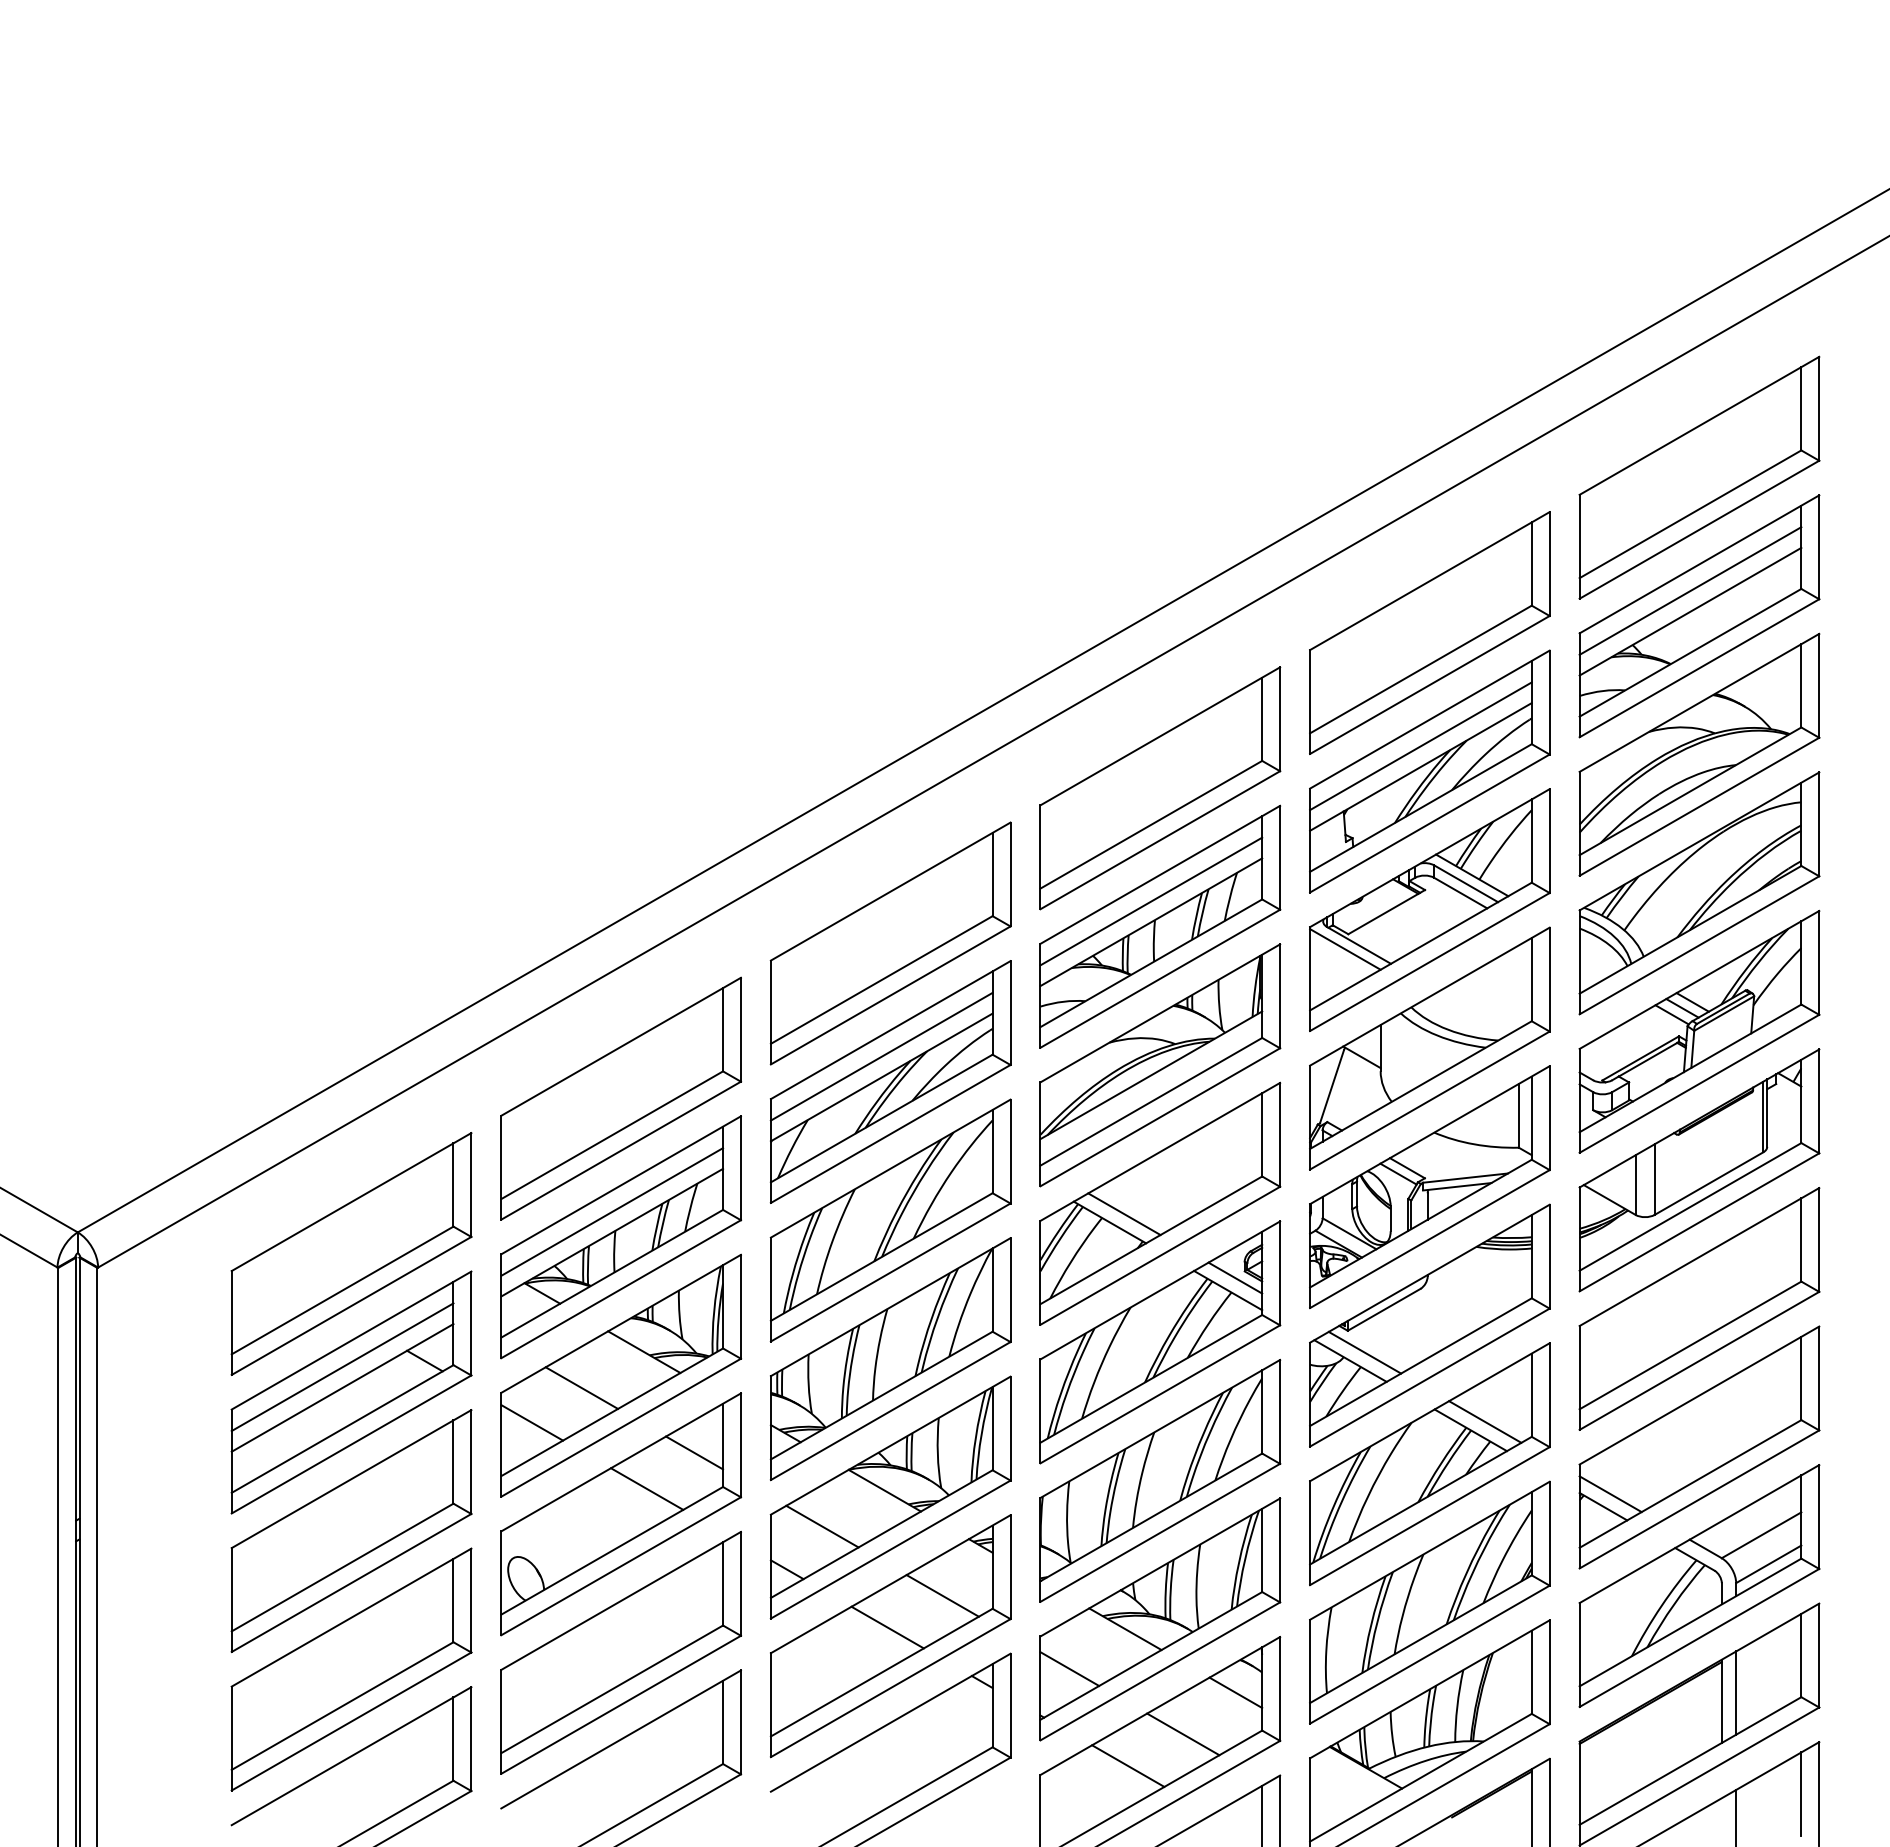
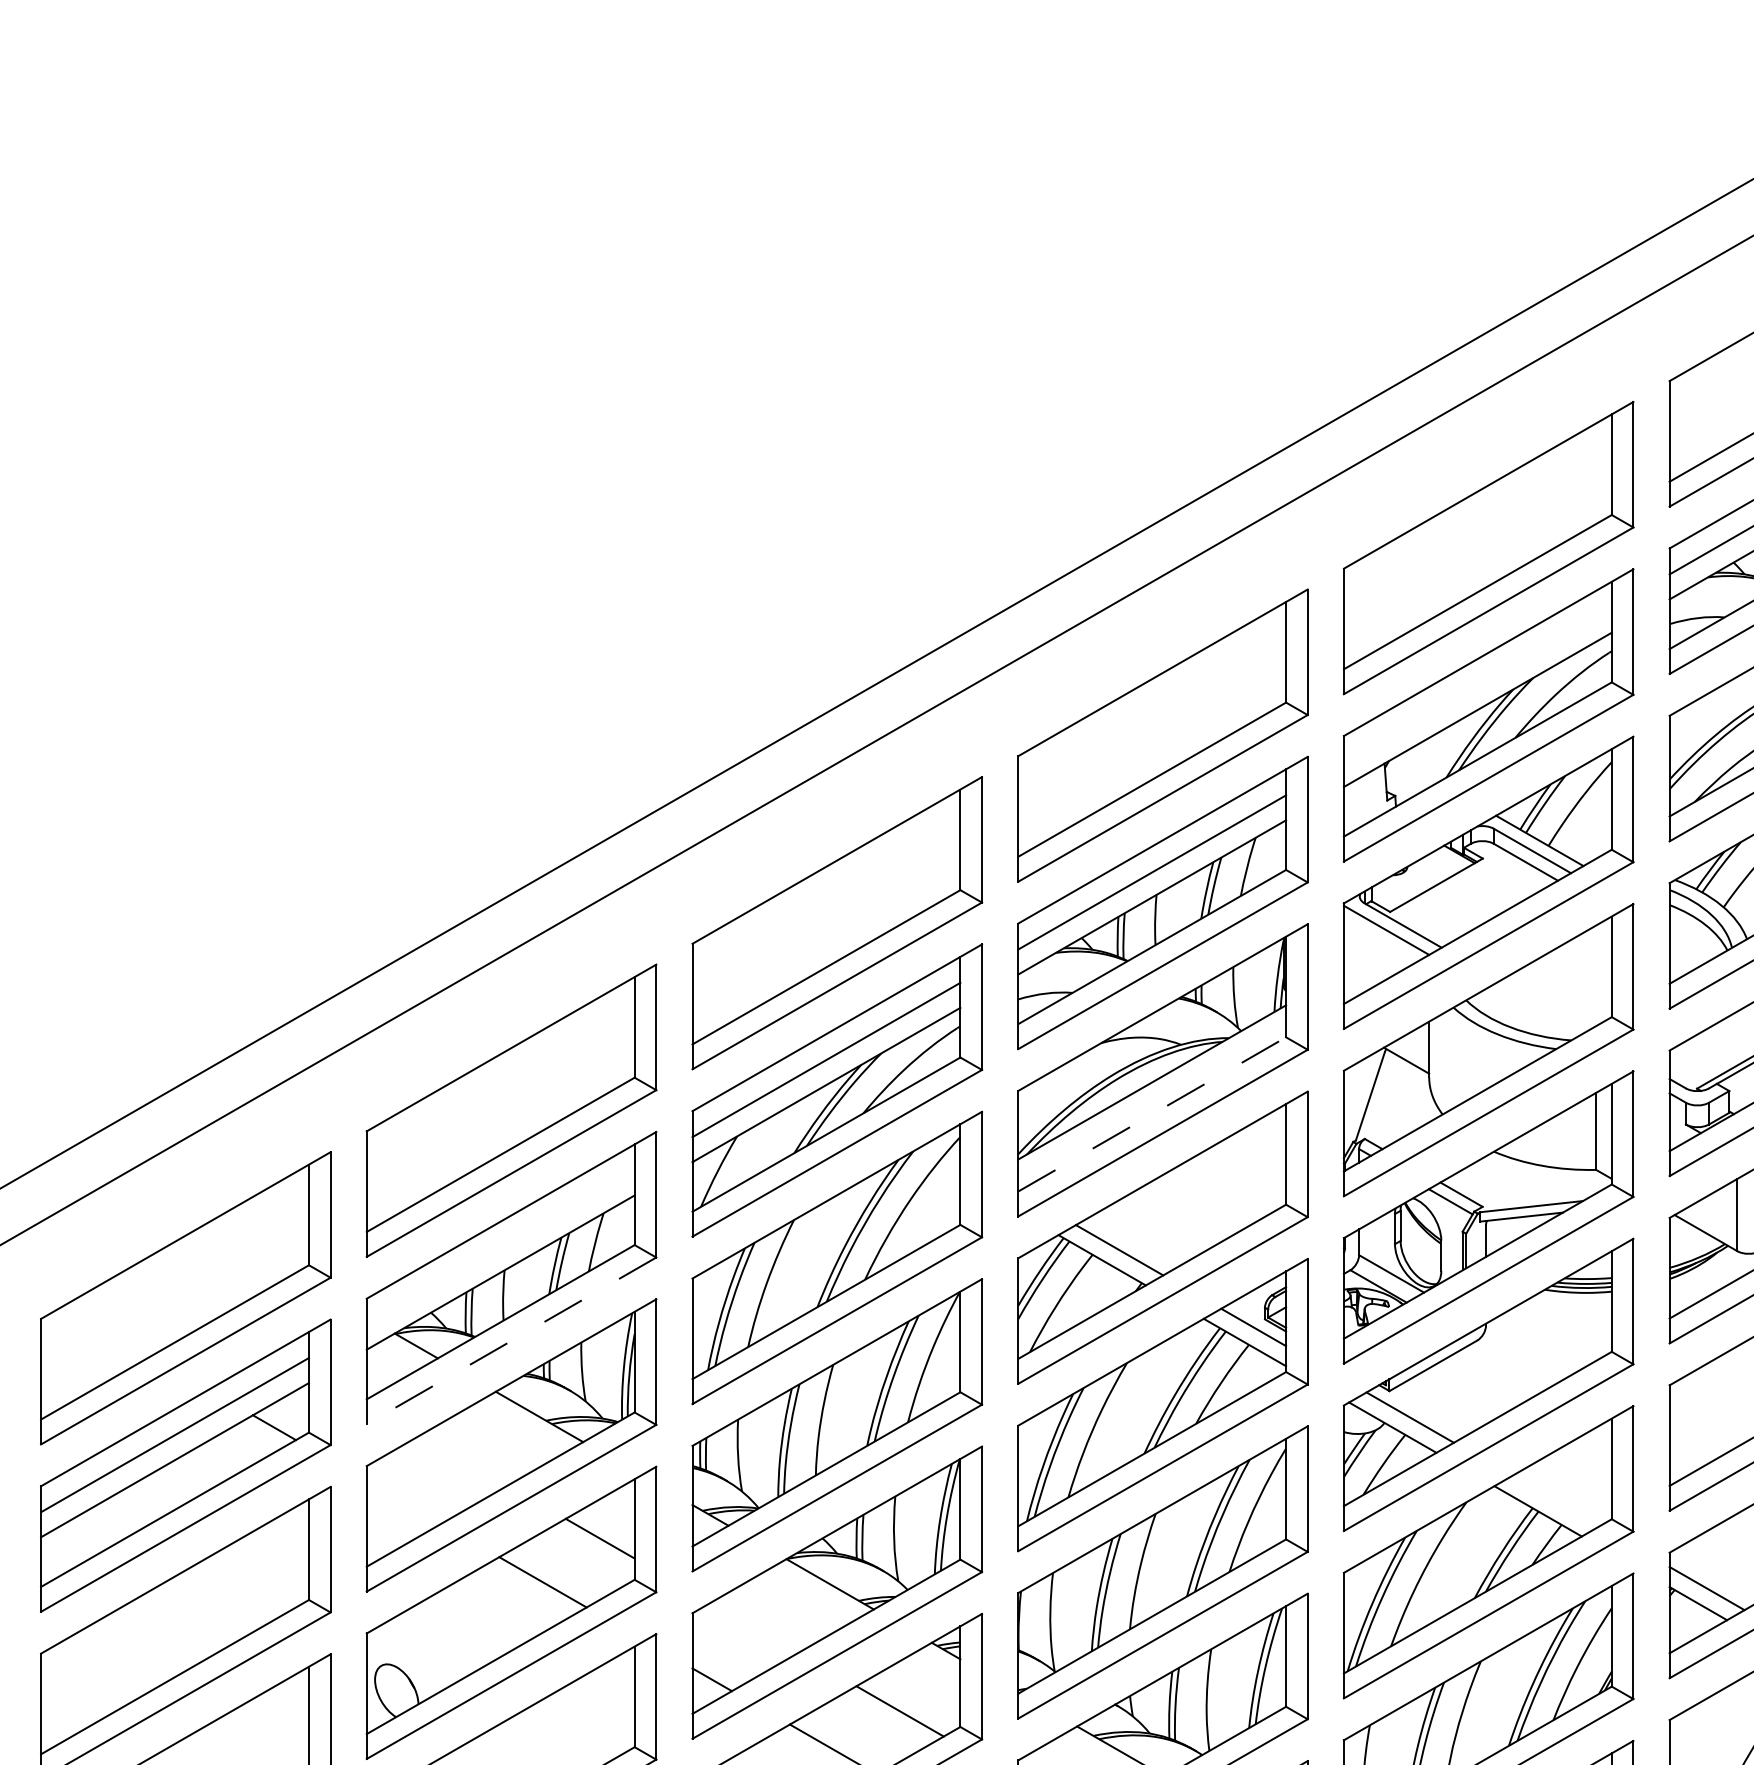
line: (1420, 746) -> (1477, 685), removed
line: (1151, 1101) -> (1152, 1114), solid -> dashed
line: (612, 1211) -> (501, 1246), removed
line: (620, 1289) -> (510, 1341), solid -> dashed
line: (581, 1387) -> (463, 1459), removed
line: (1485, 1421) -> (1555, 1500), removed
line: (532, 1422) -> (404, 1501), removed
line: (822, 1526) -> (754, 1627), removed

